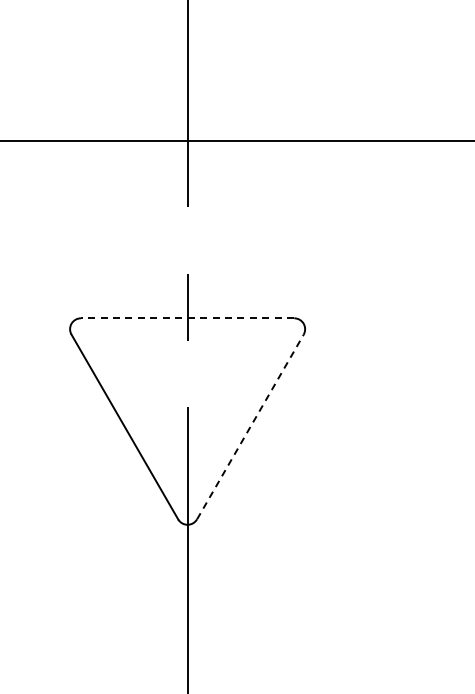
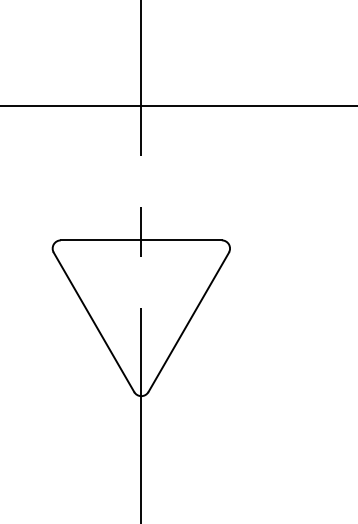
line: (187, 318) -> (141, 240), dashed -> solid
line: (250, 427) -> (188, 322), dashed -> solid

